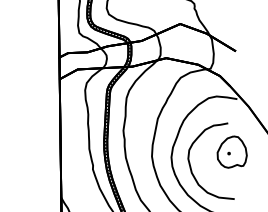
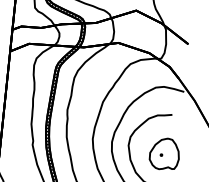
part: (231, 151) -> (164, 153), moved

